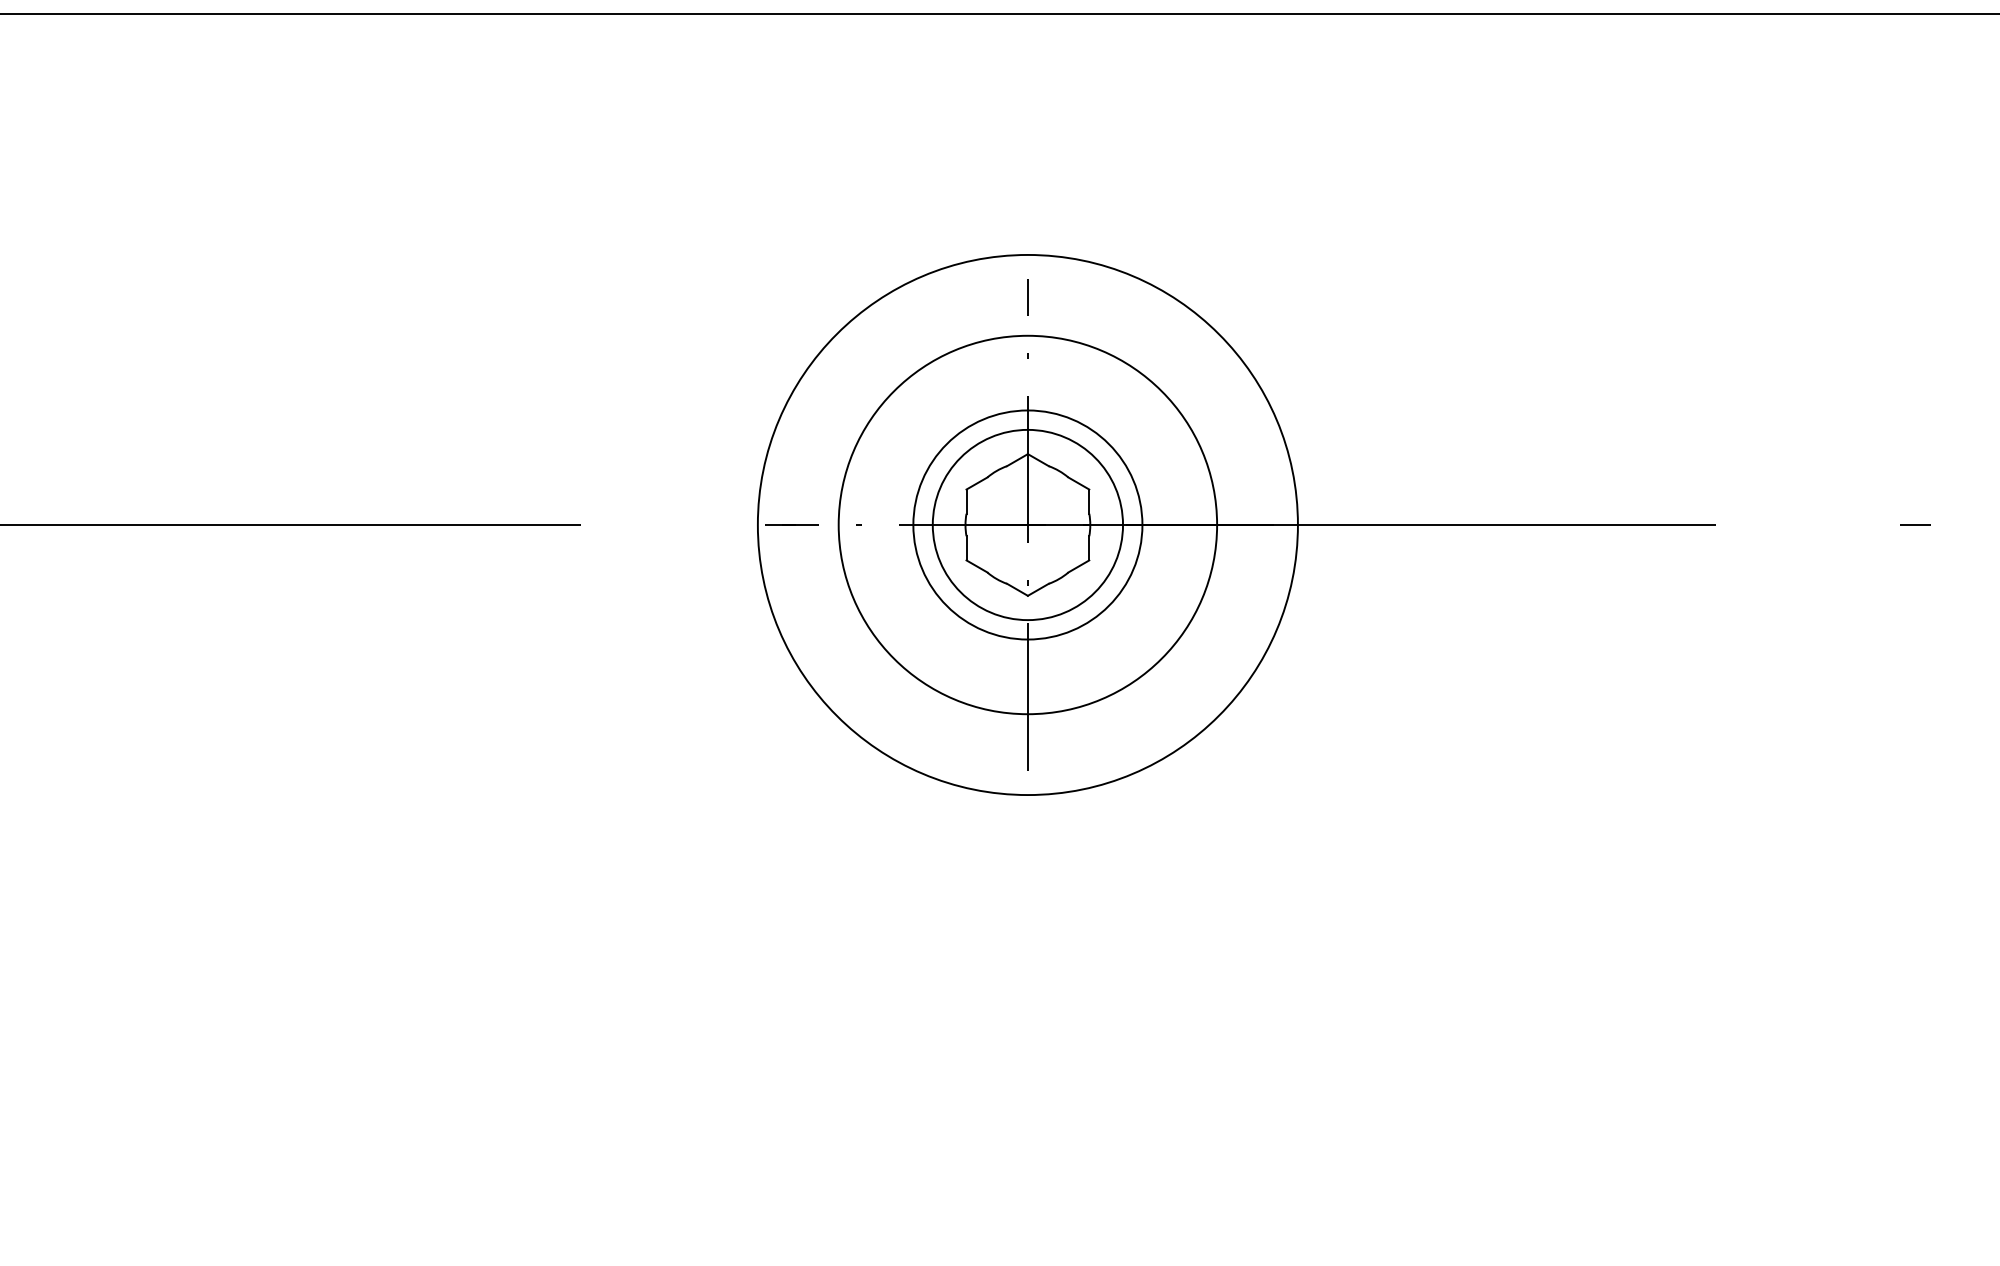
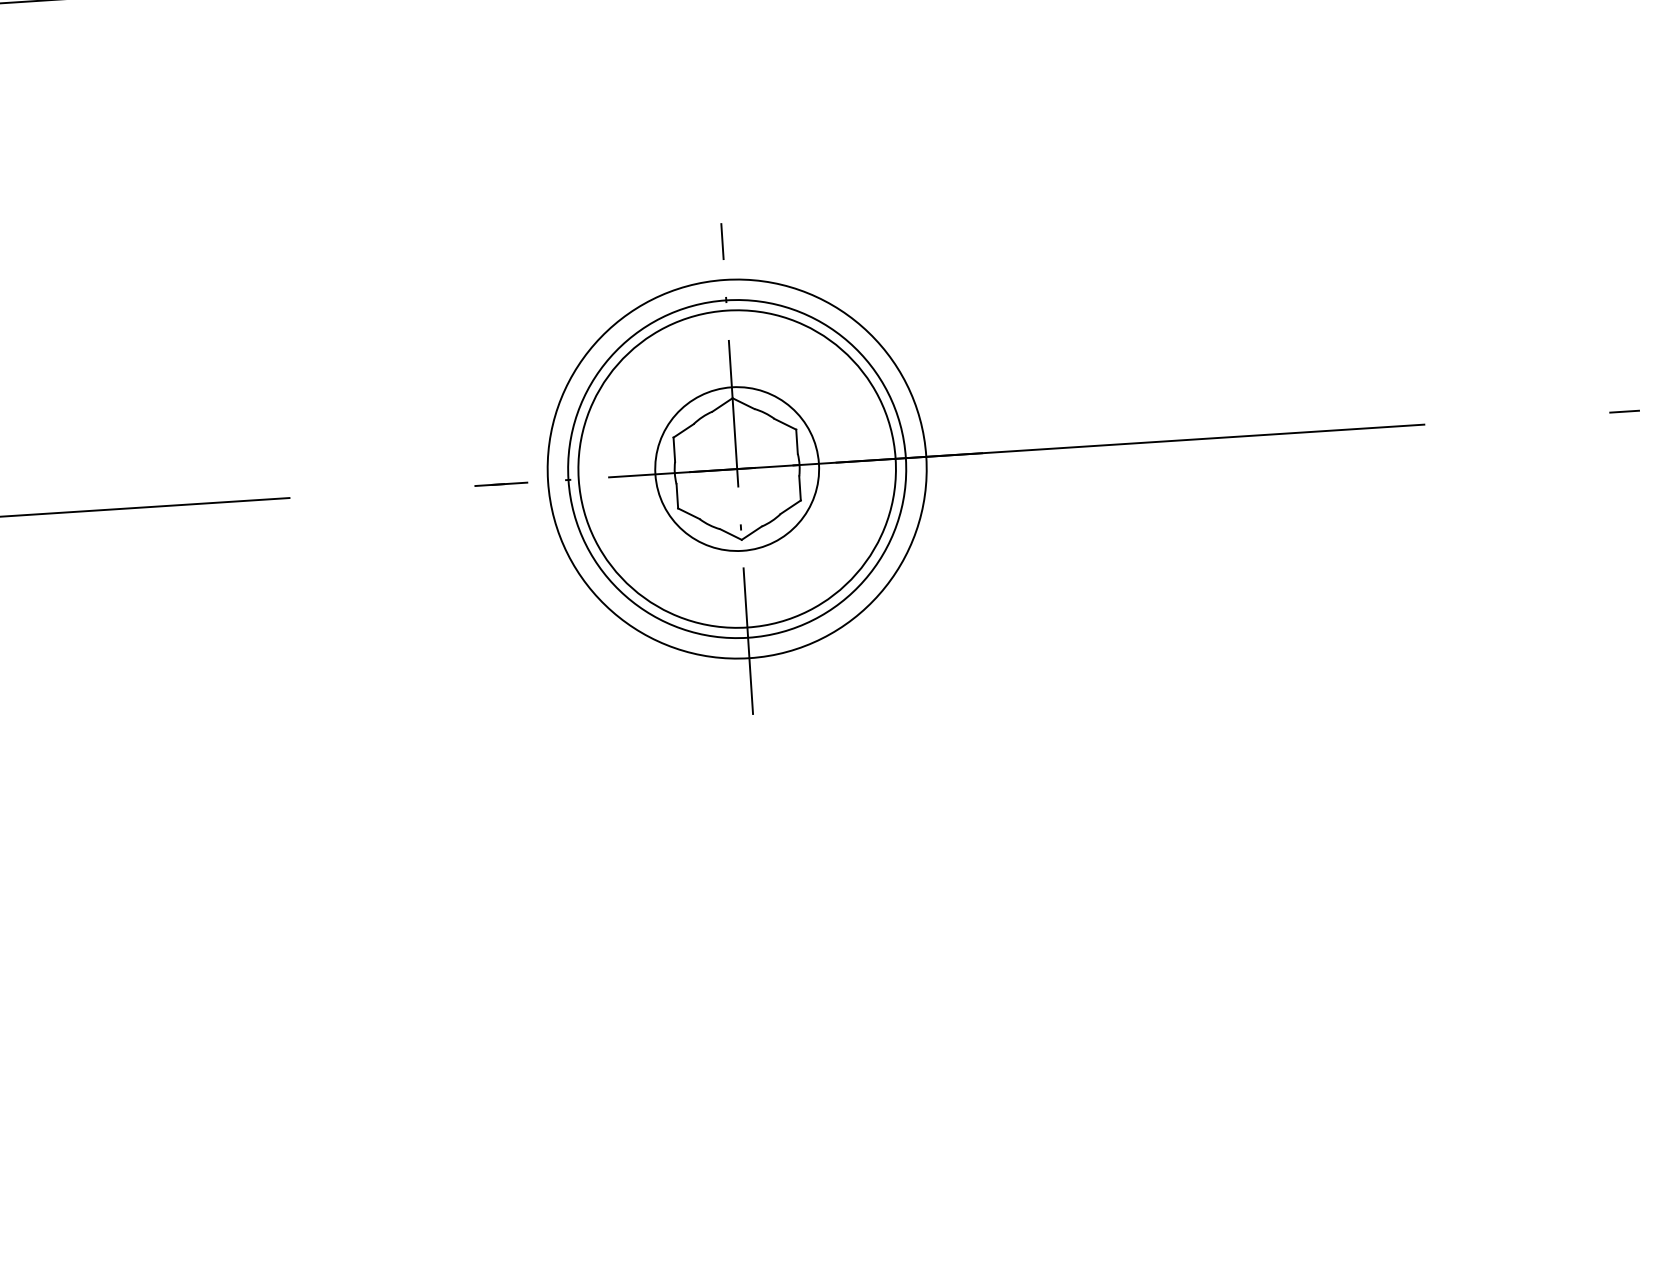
circle: (1027, 524) -> (736, 468), size x0.62
circle: (1027, 524) -> (736, 468), size x0.71
circle: (1027, 524) -> (736, 468), size x1.67

